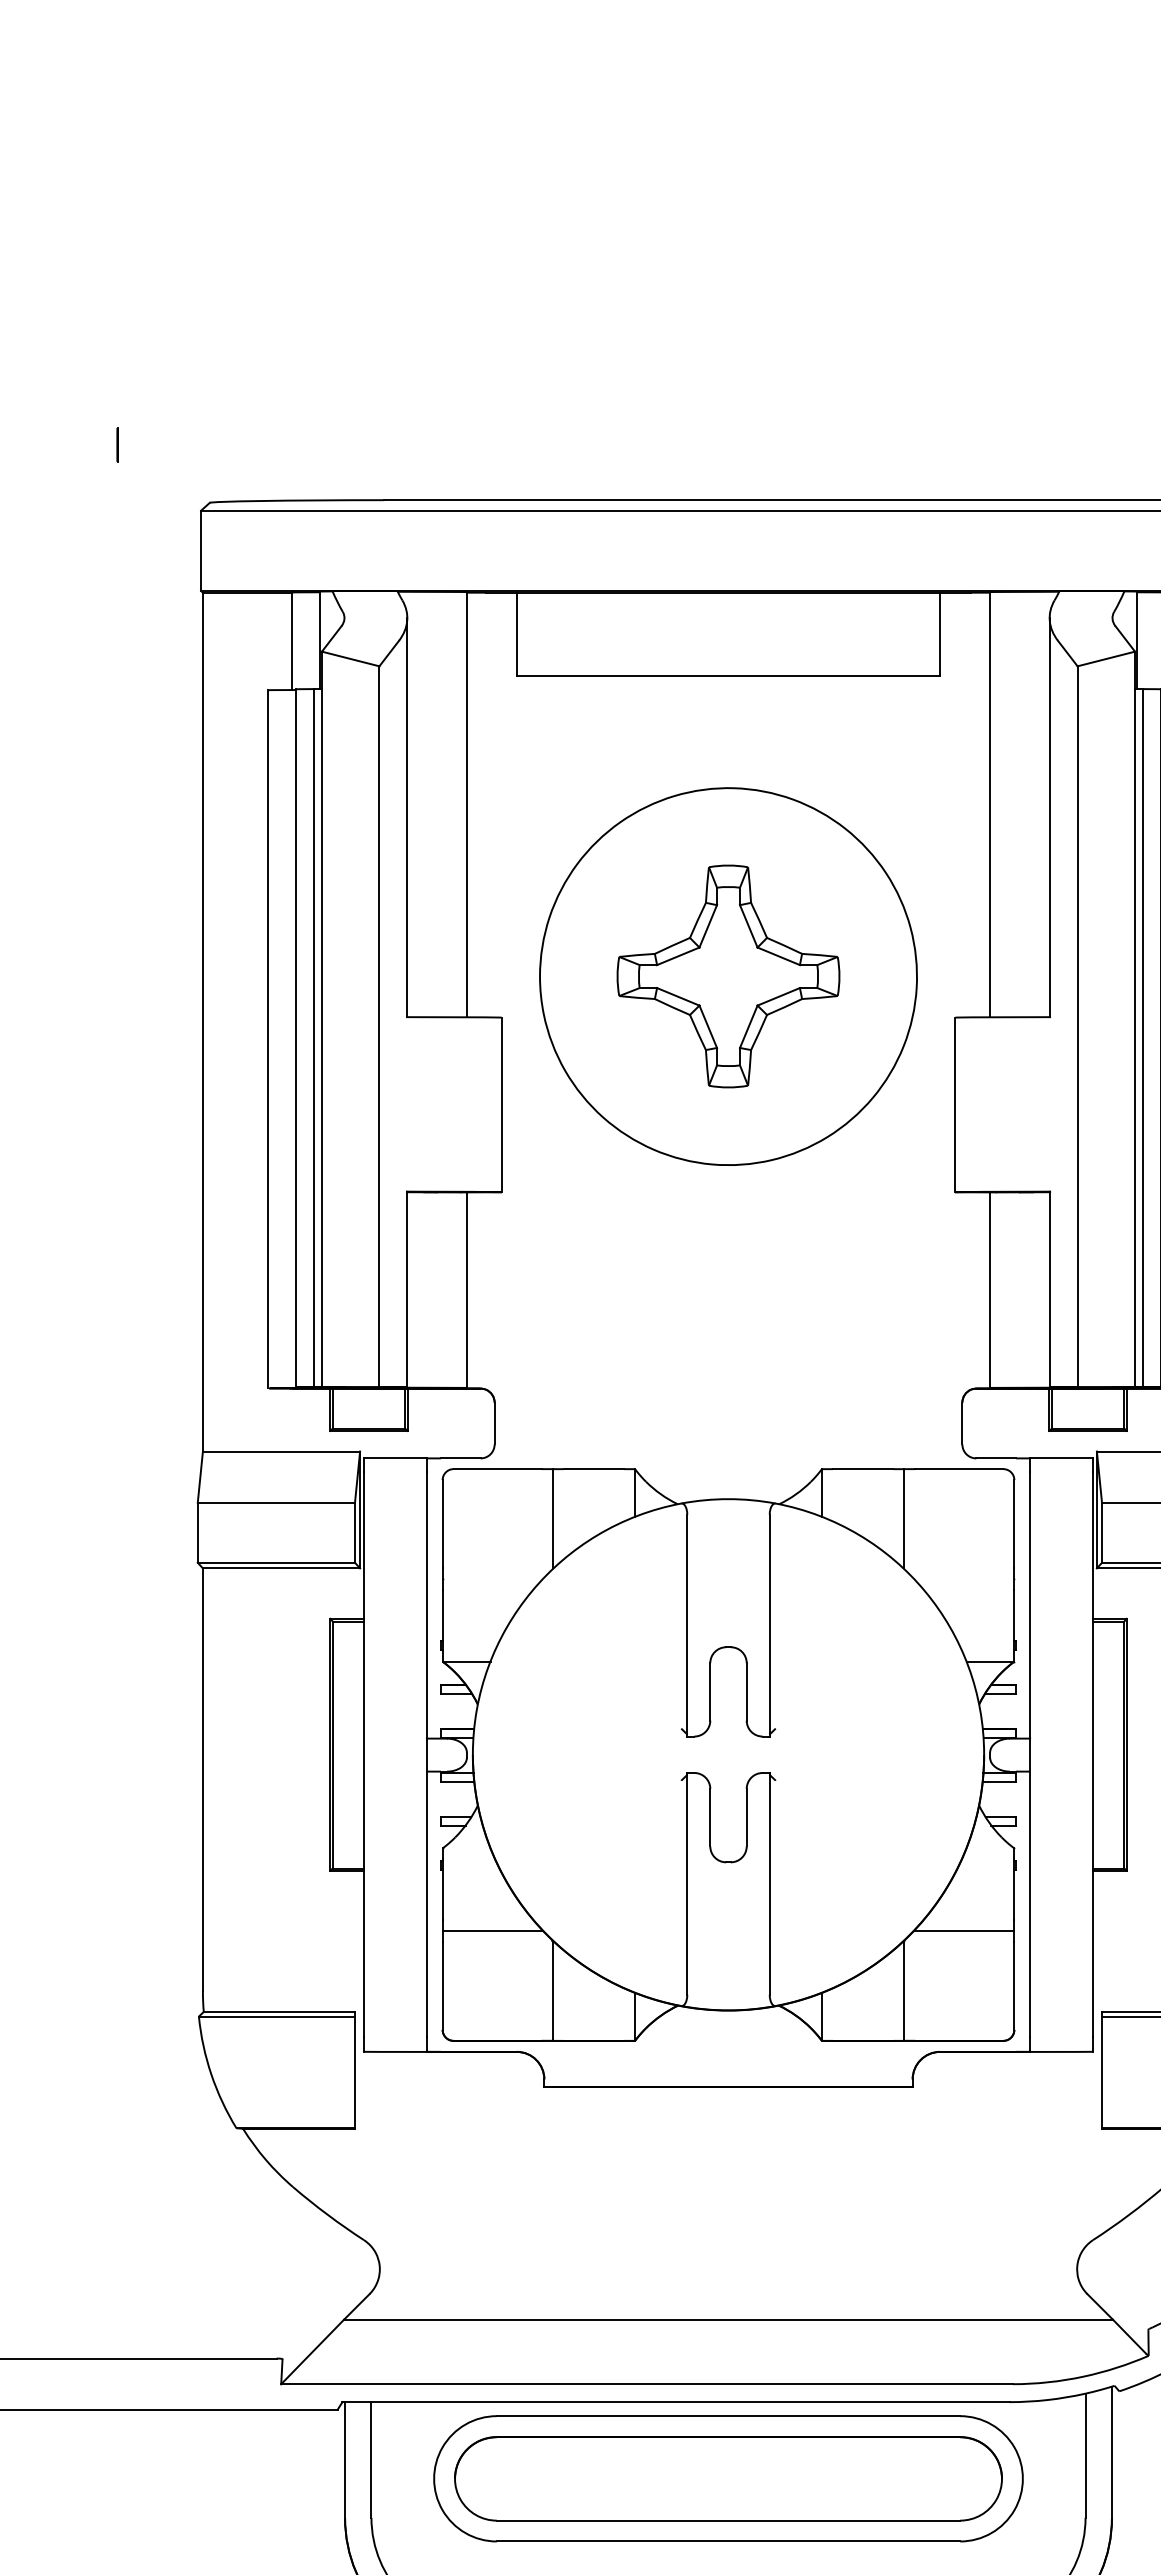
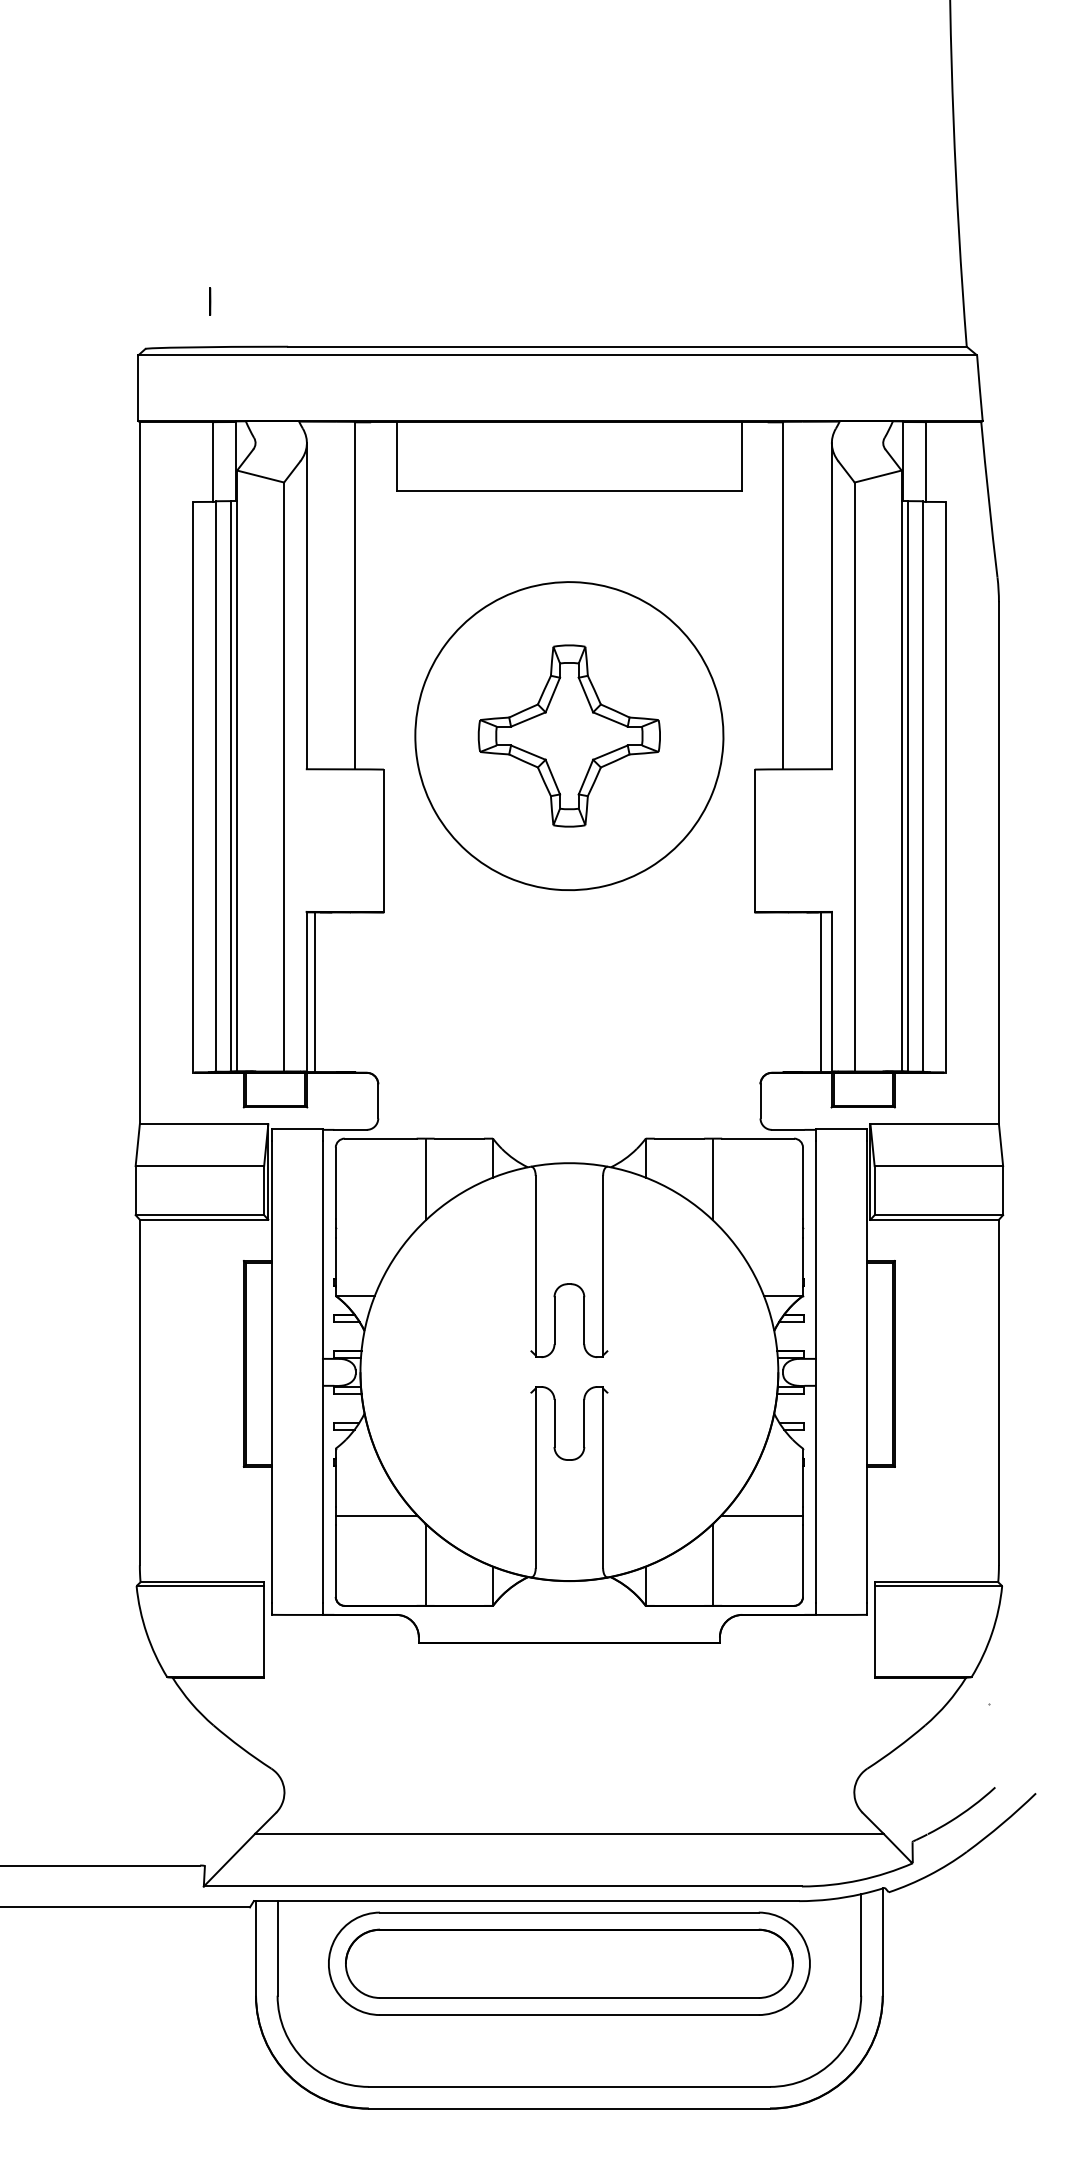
line: (118, 444) -> (210, 301), moved
line: (466, 1290) -> (315, 992), moved
line: (990, 1290) -> (821, 992), moved

